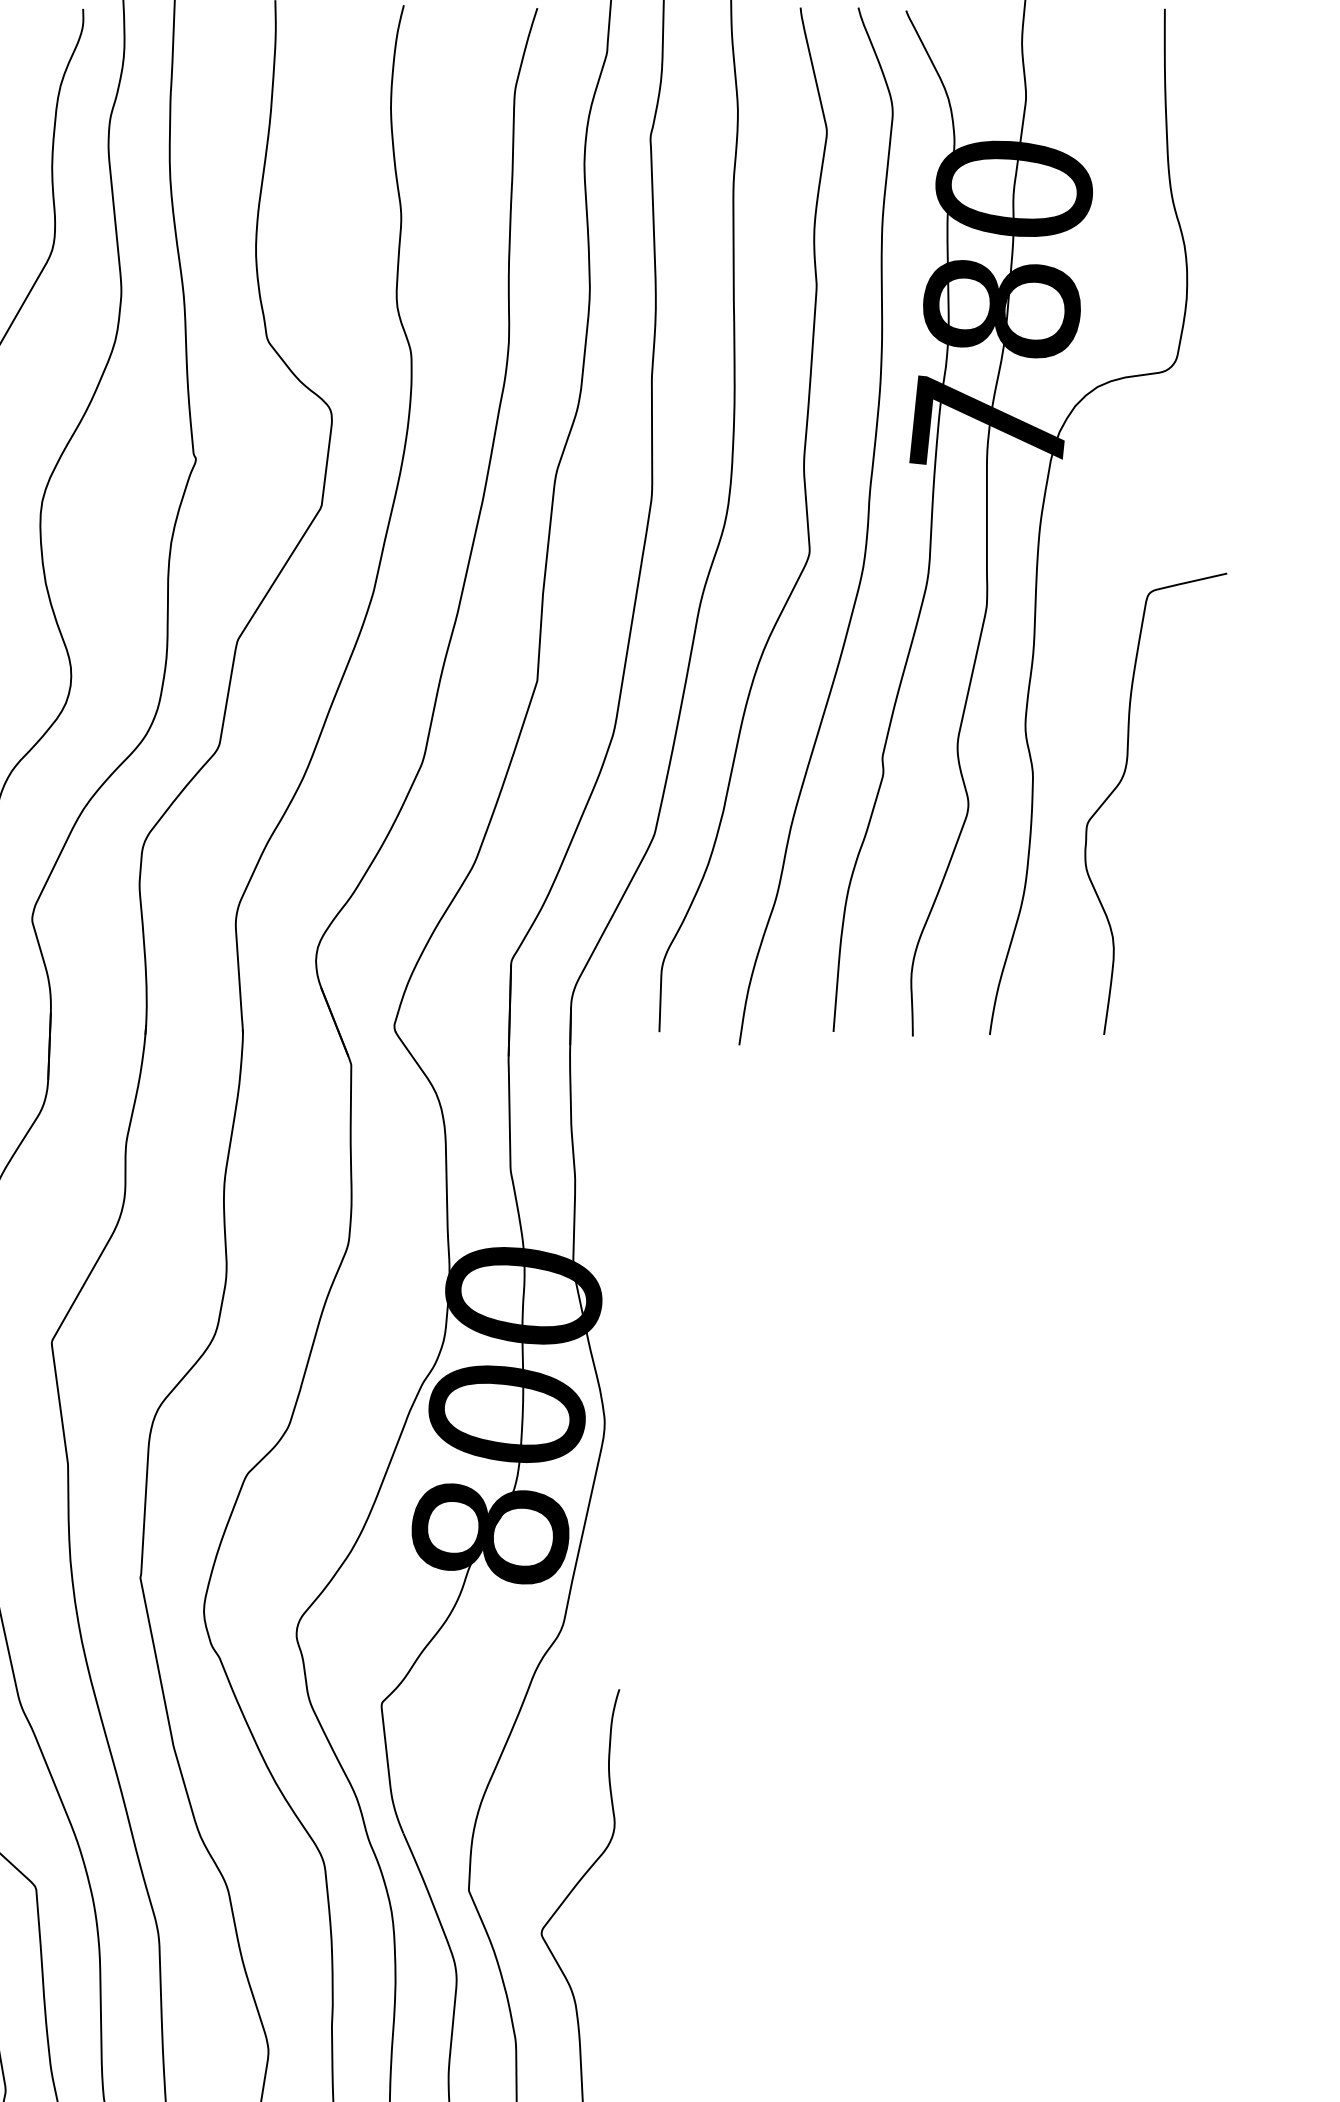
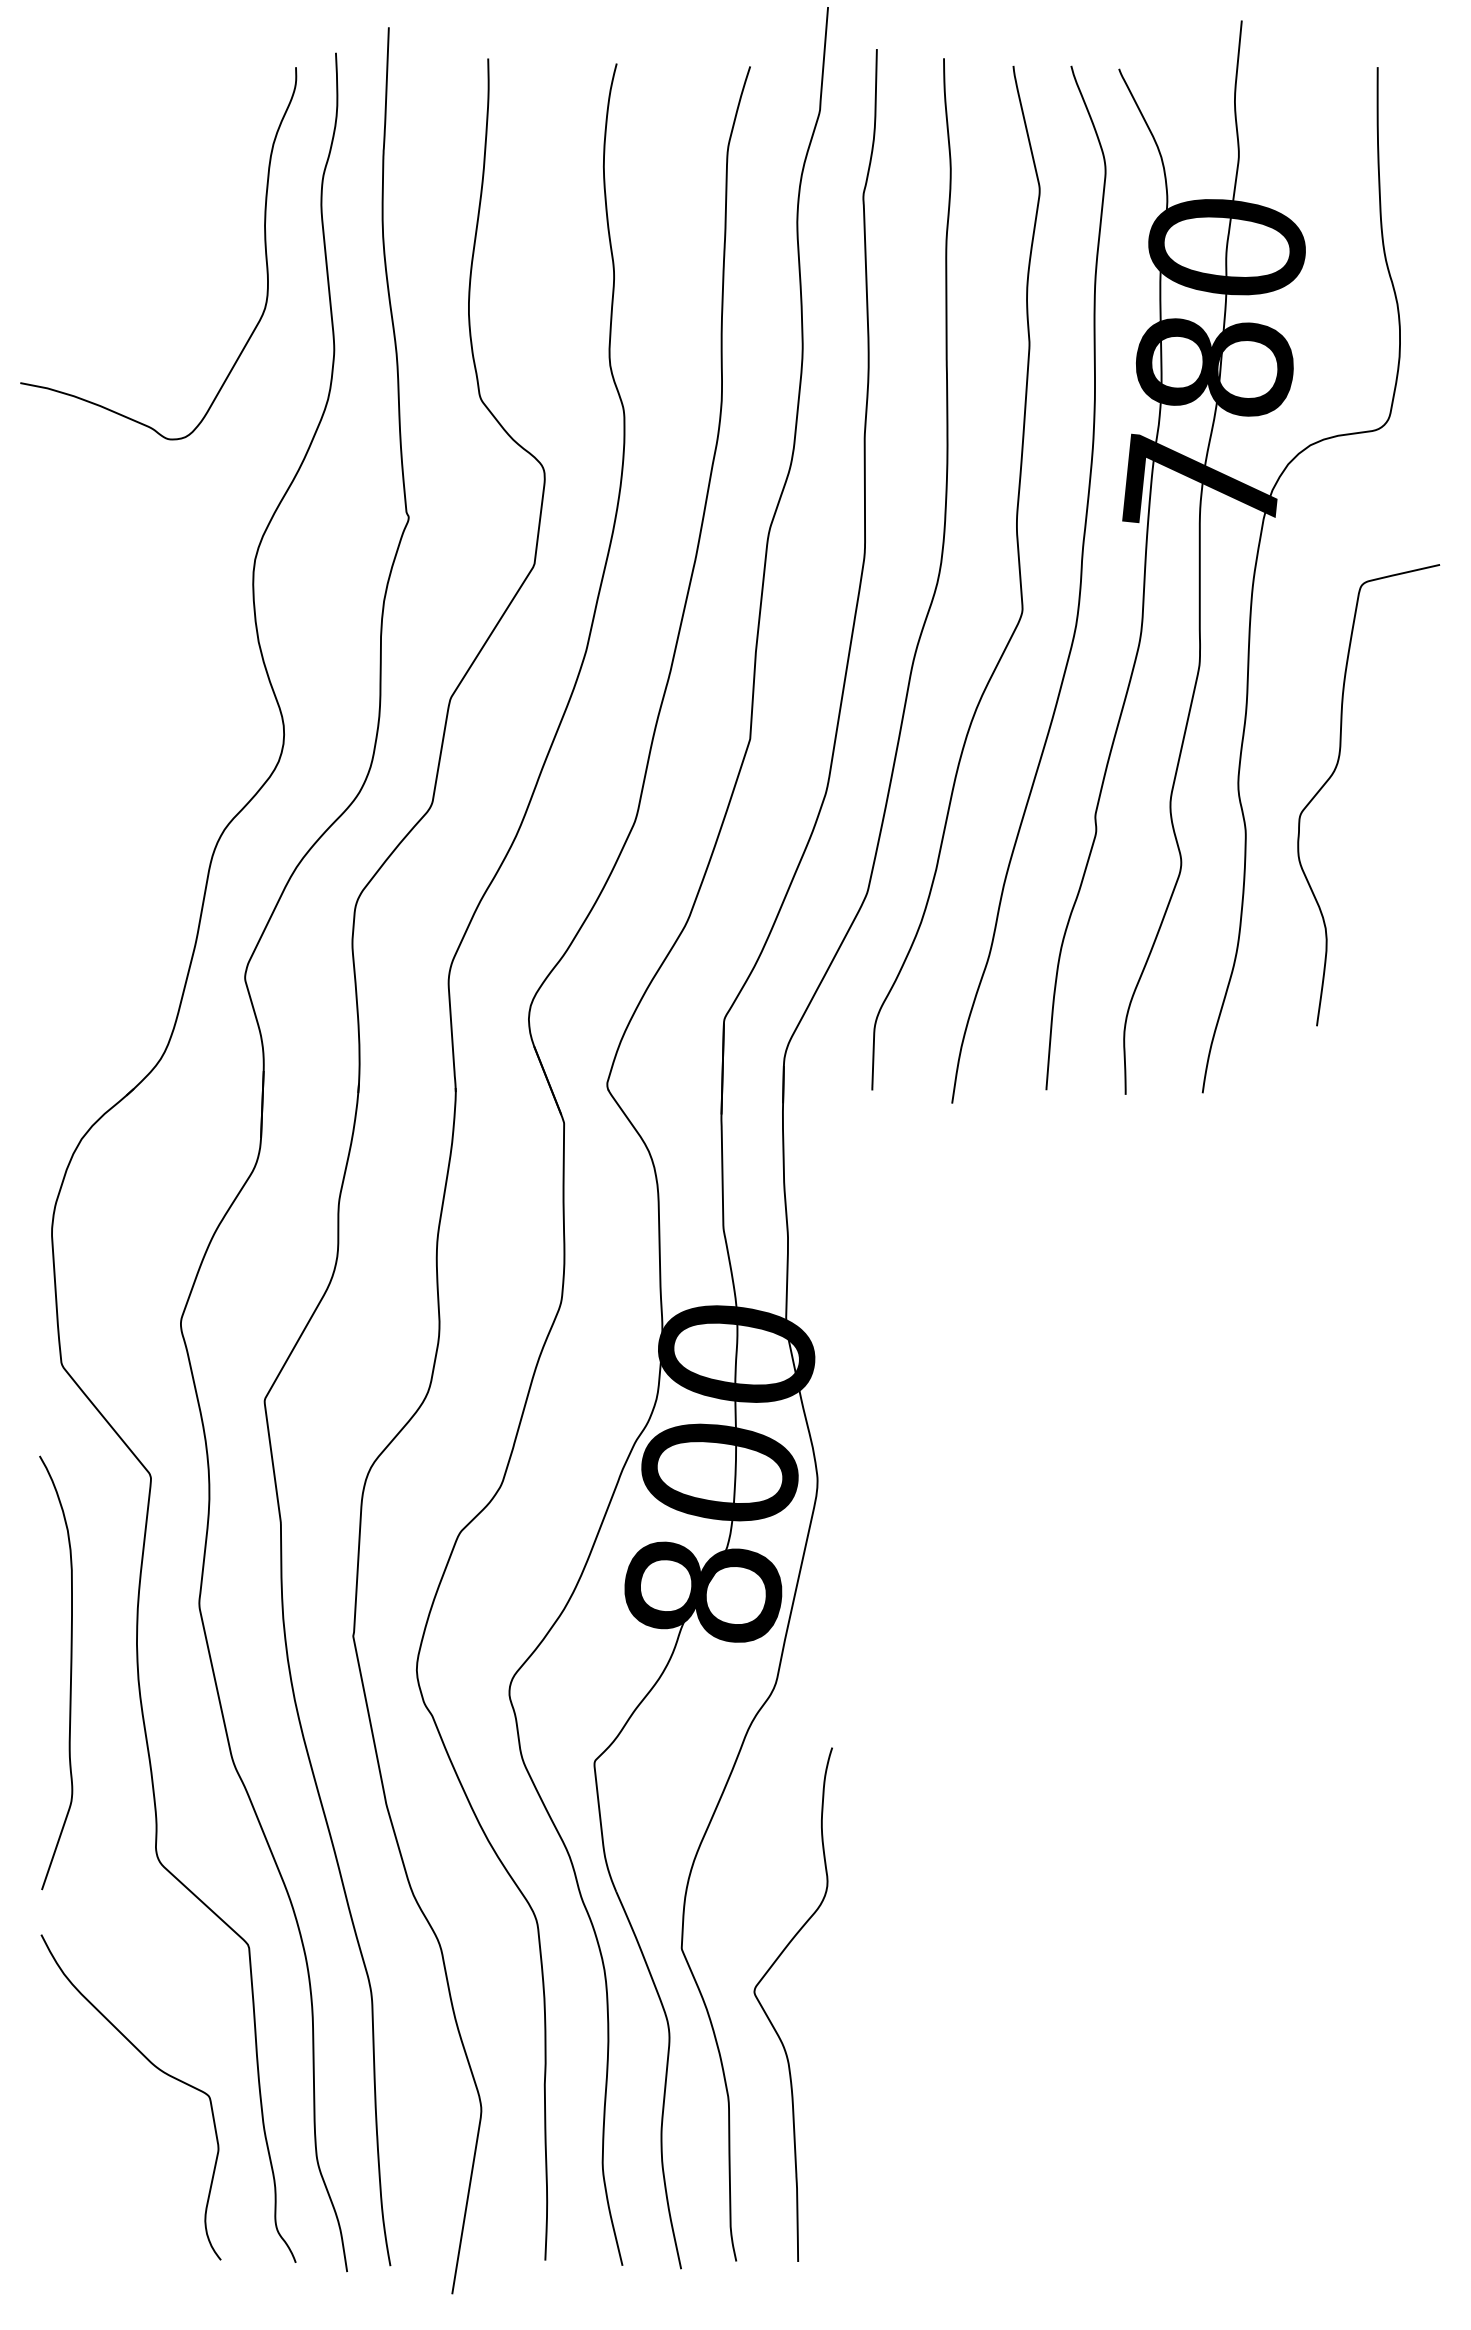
curve: (1122, 780) -> (1335, 771), moved

